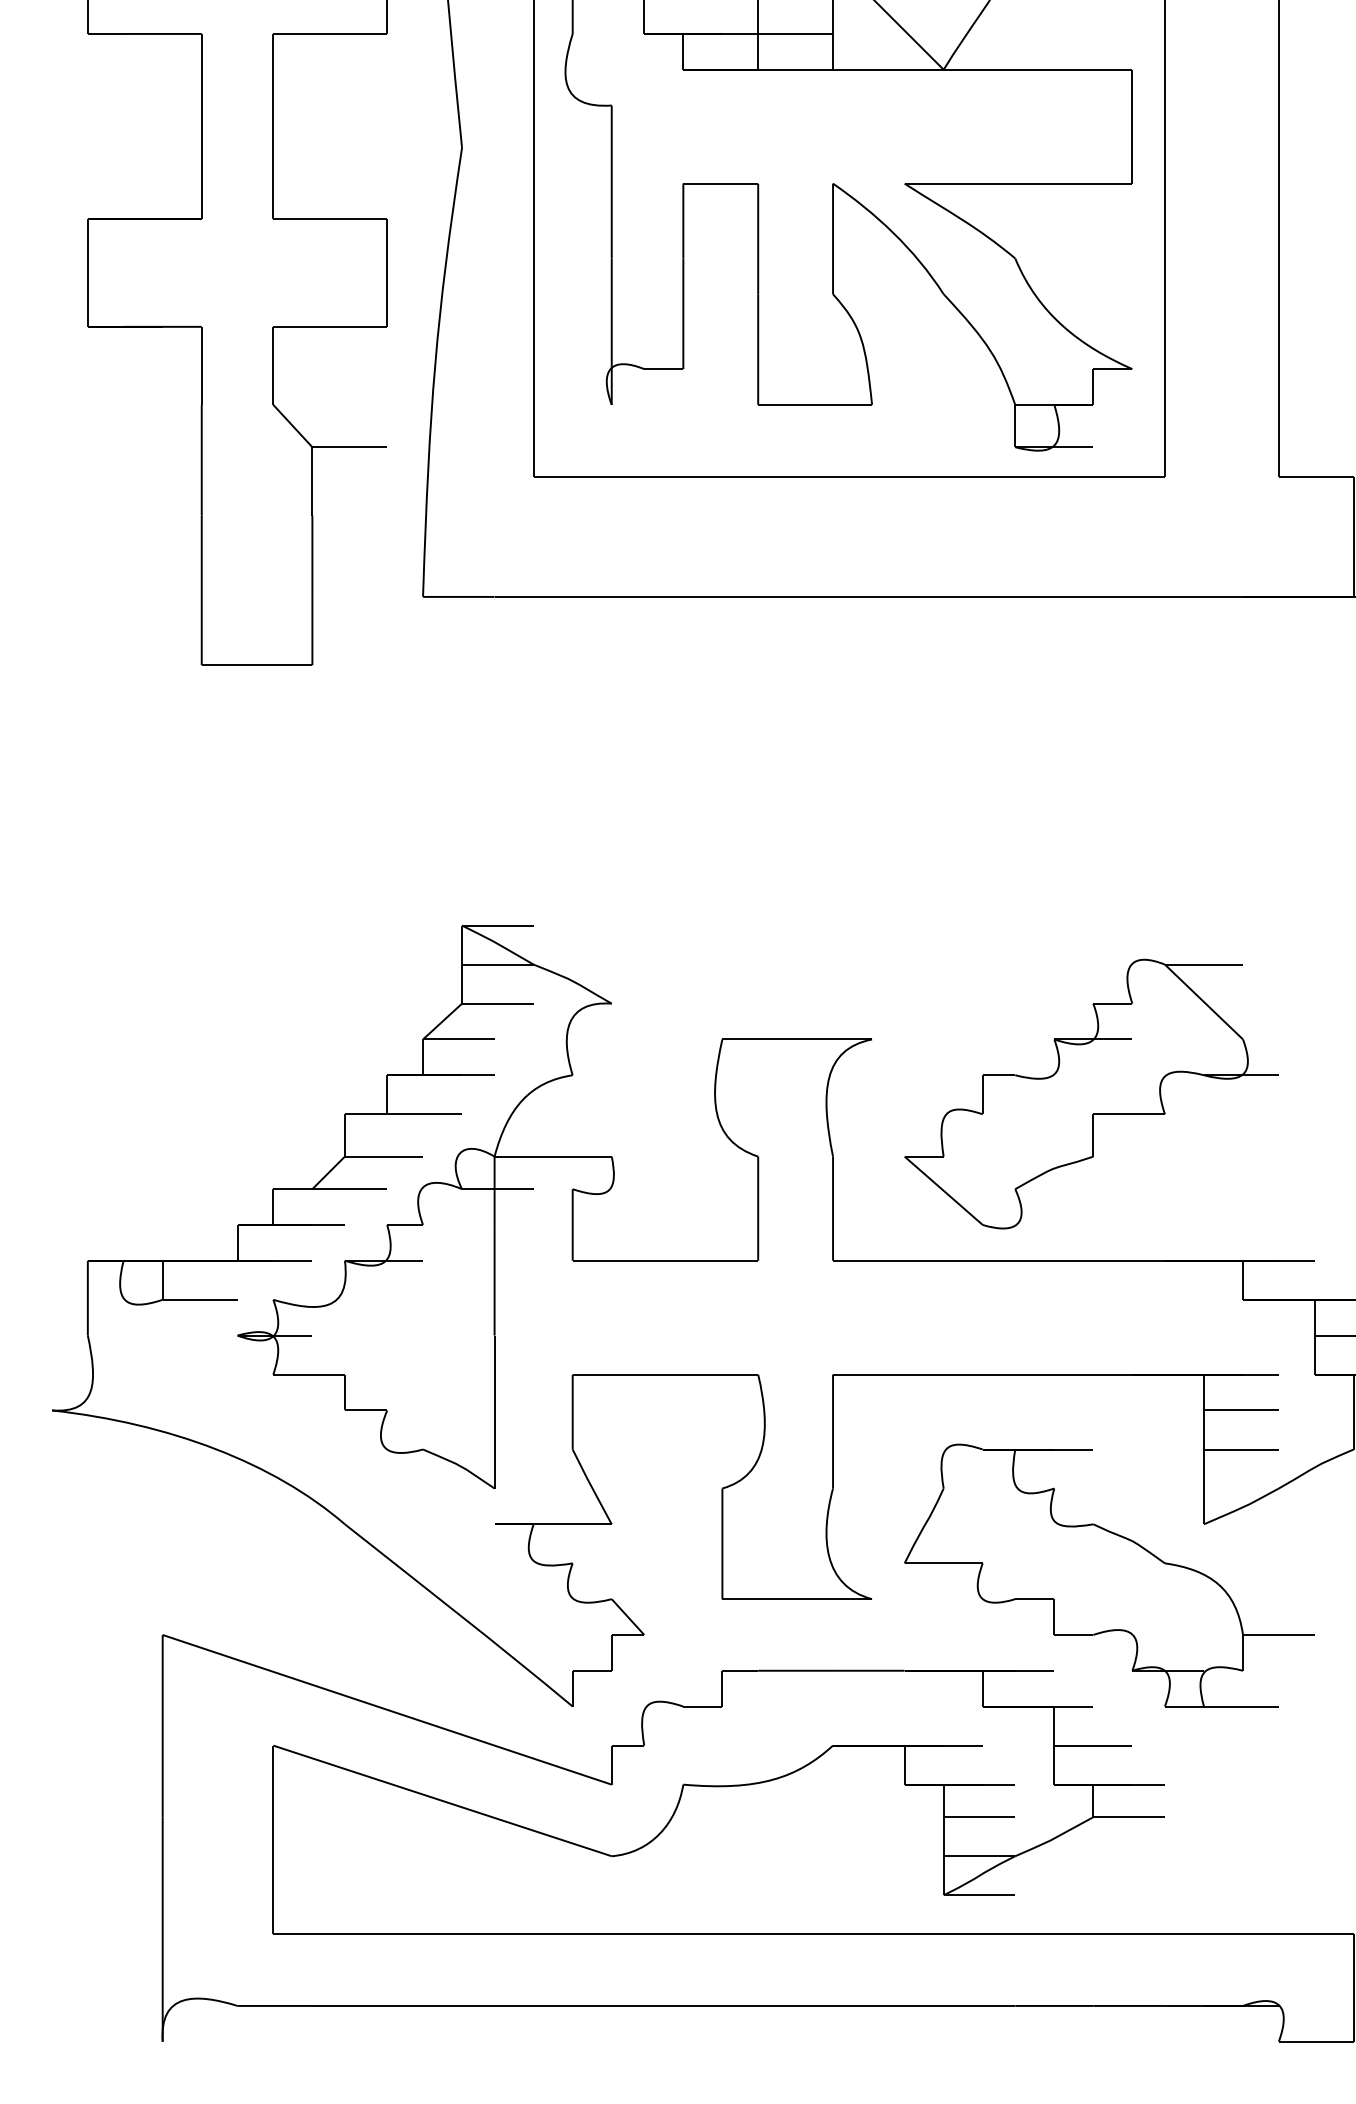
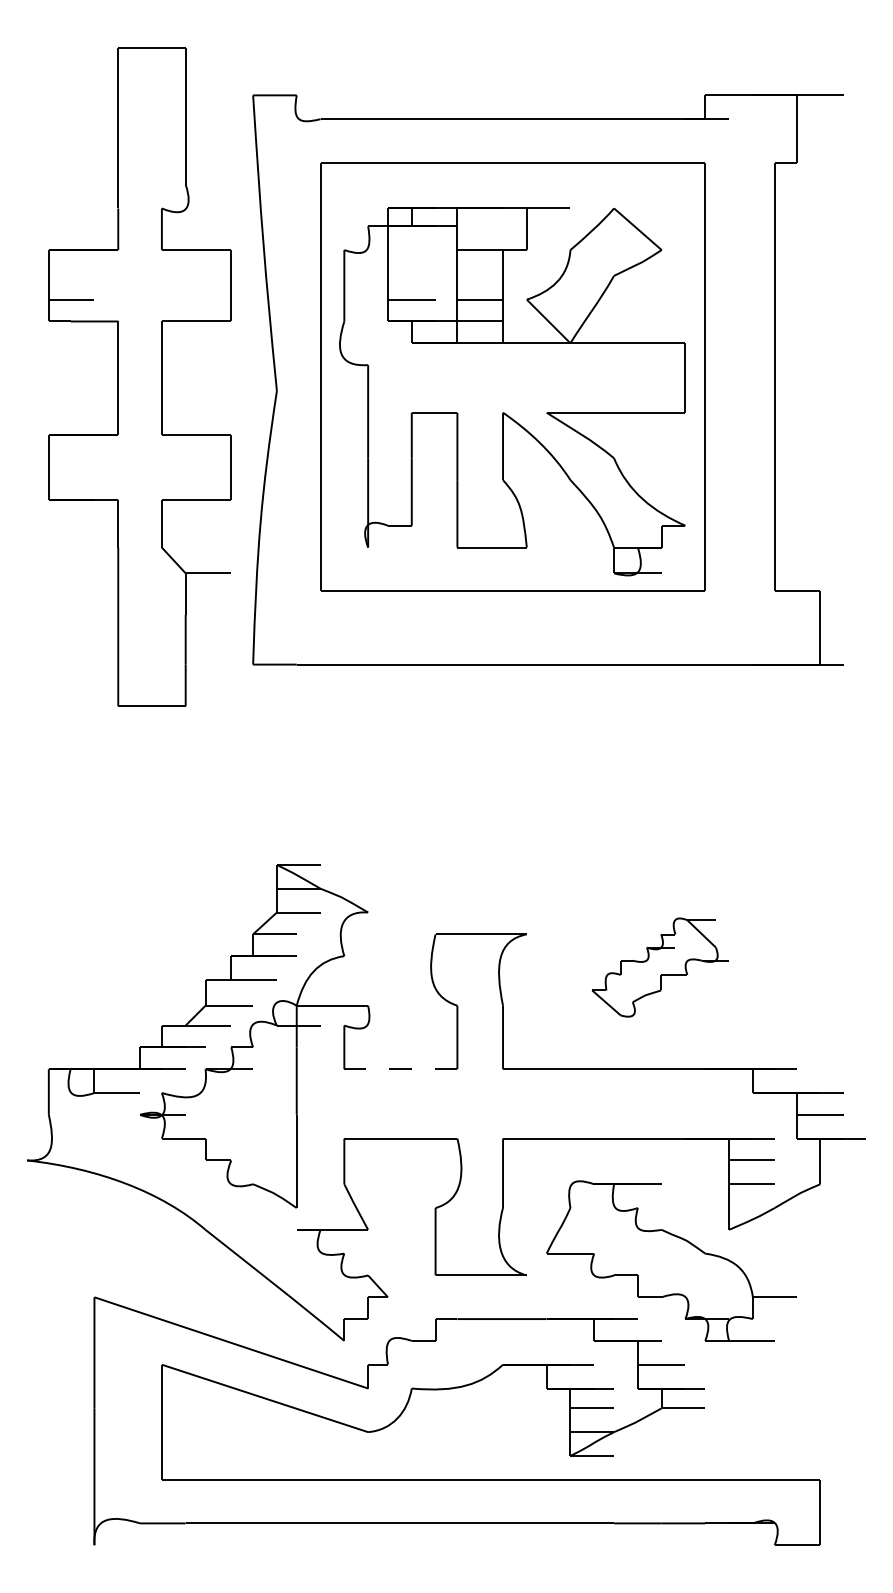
part: (1091, 1093) -> (660, 967), size x0.6
line: (664, 1261) -> (400, 1069), solid -> dashed

